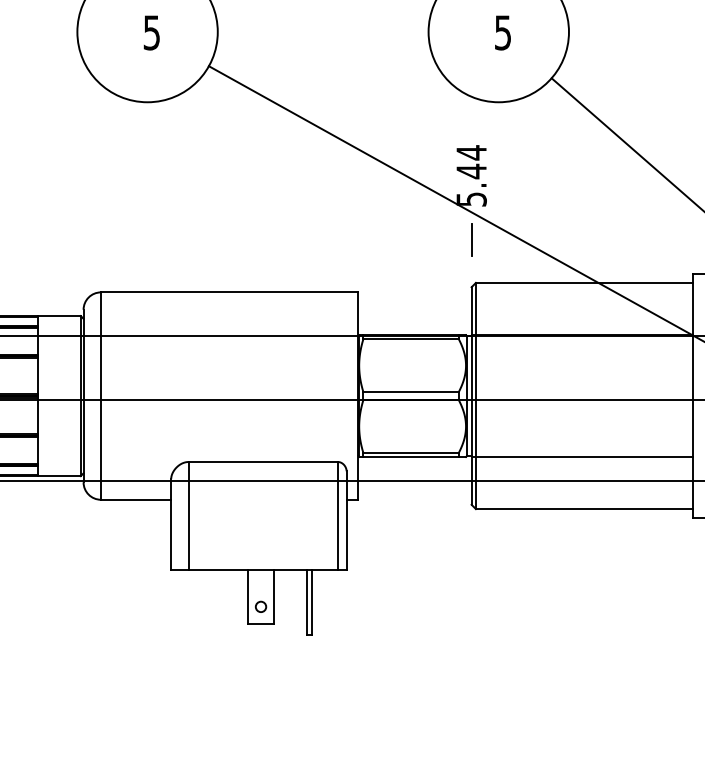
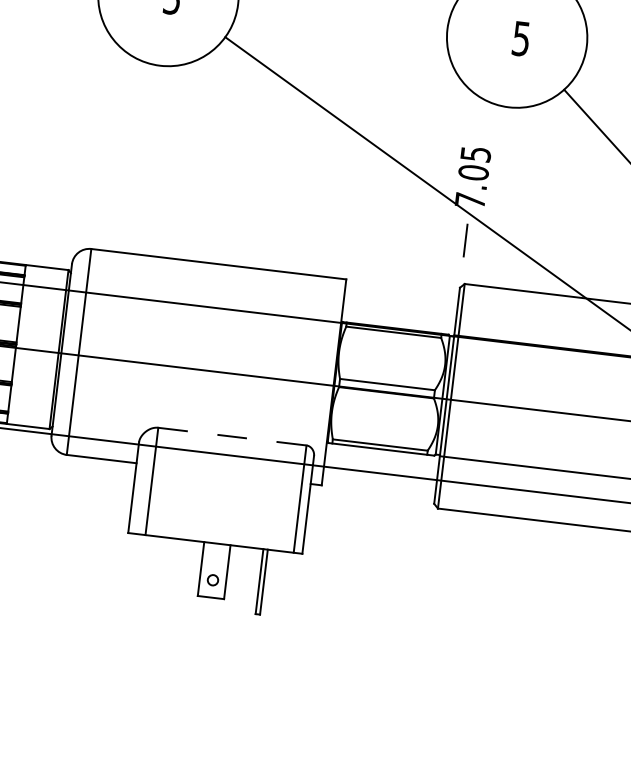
text: (471, 175) -> (473, 176), 5.44 -> 7.05
line: (263, 462) -> (232, 437), solid -> dashed

